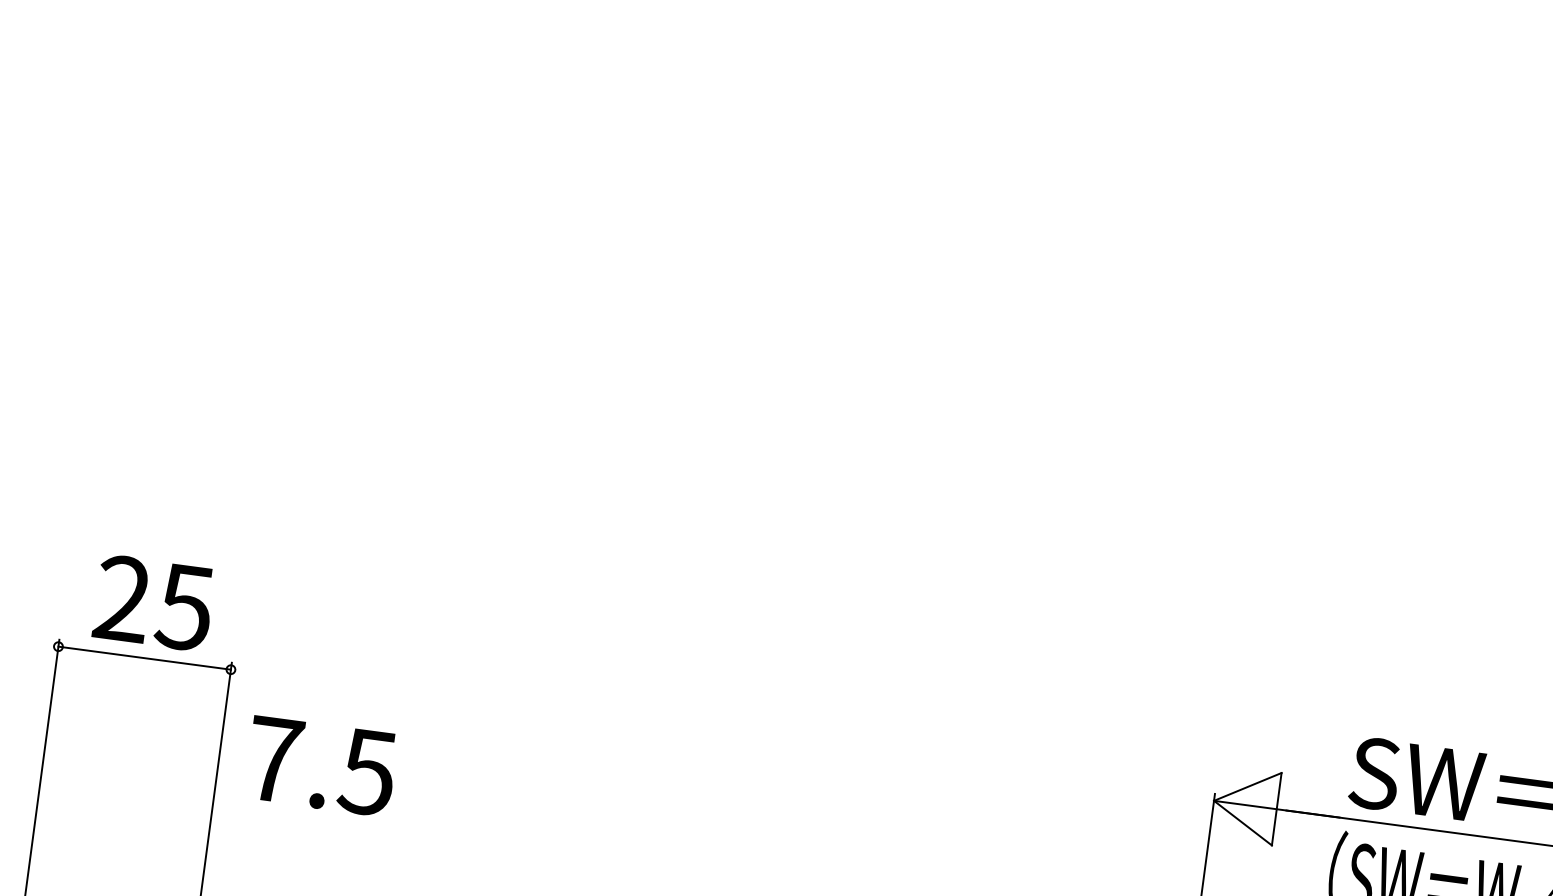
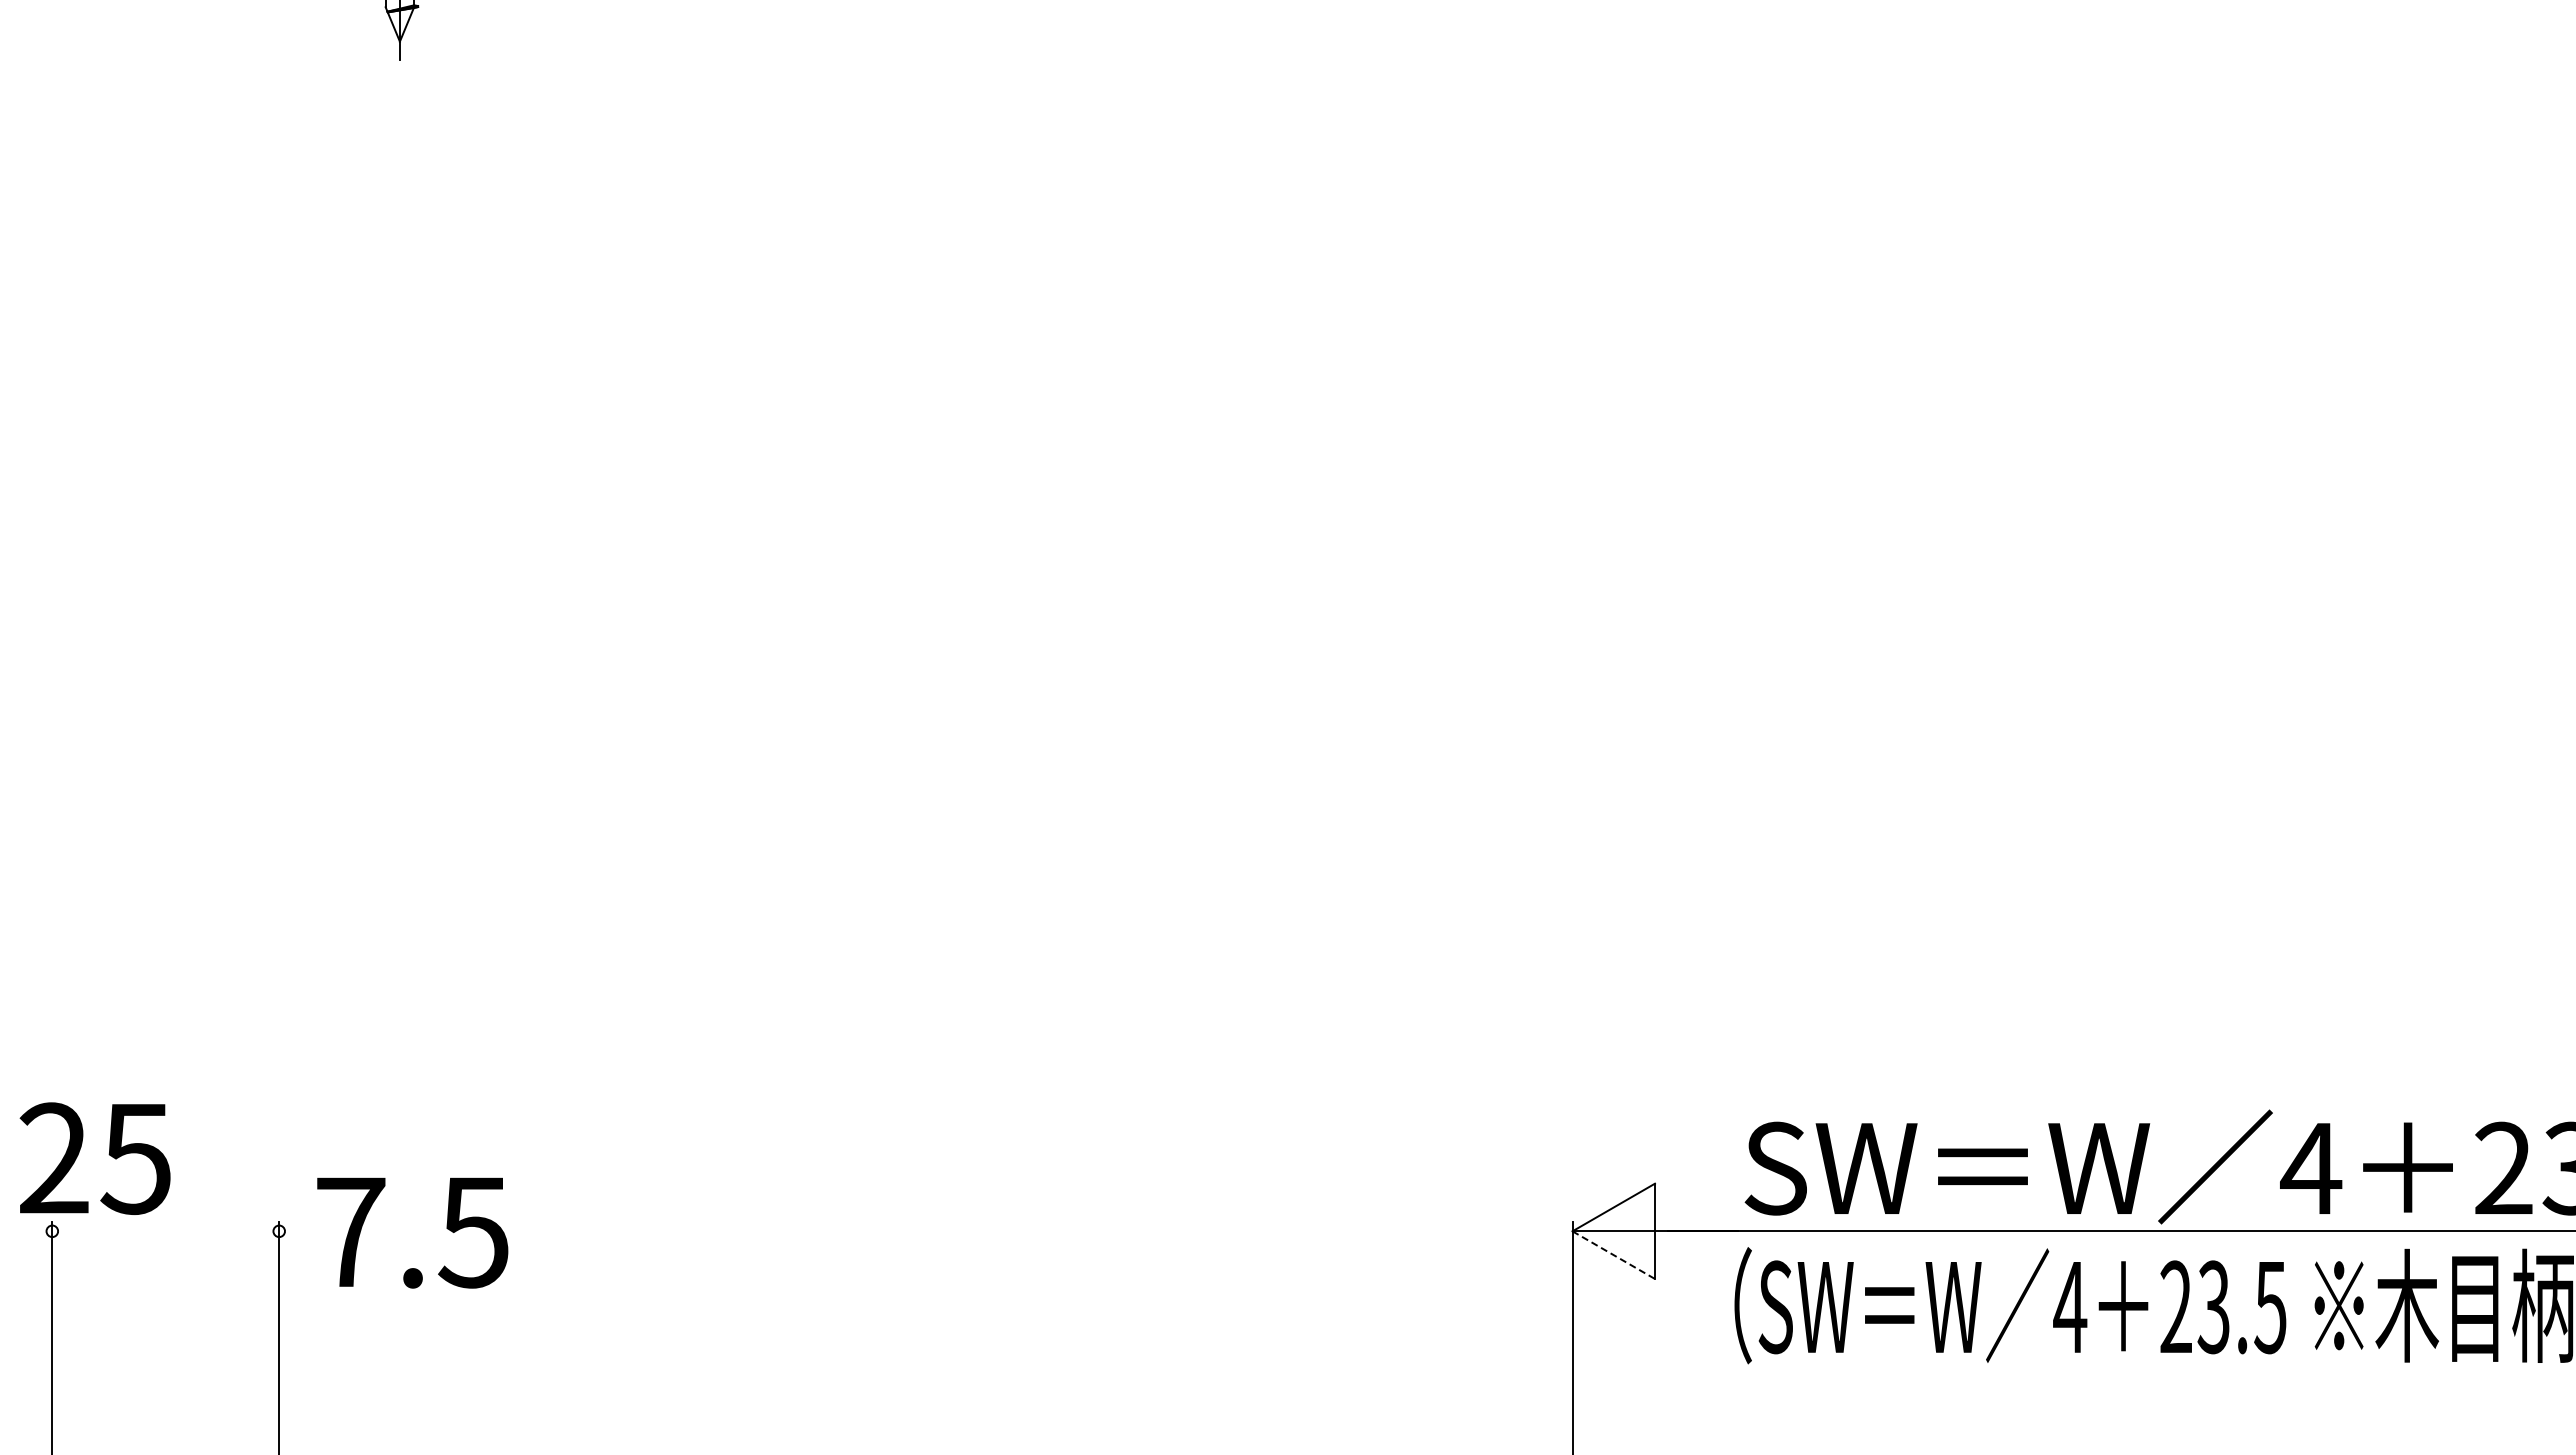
text: (153, 602) -> (94, 1158), moved
line: (144, 658) -> (165, 1231), removed
text: (321, 766) -> (412, 1232), moved
line: (1242, 823) -> (1613, 1255), solid -> dashed

